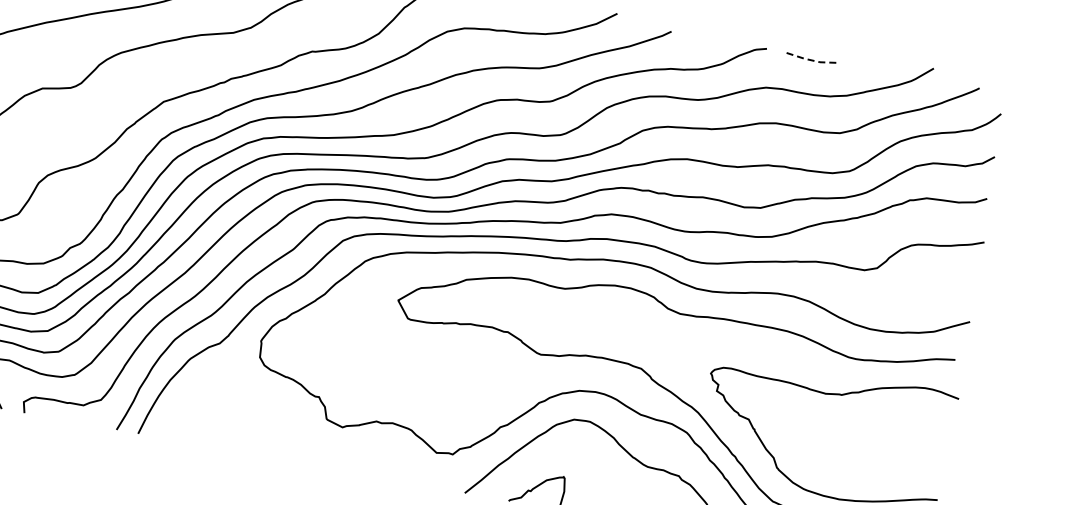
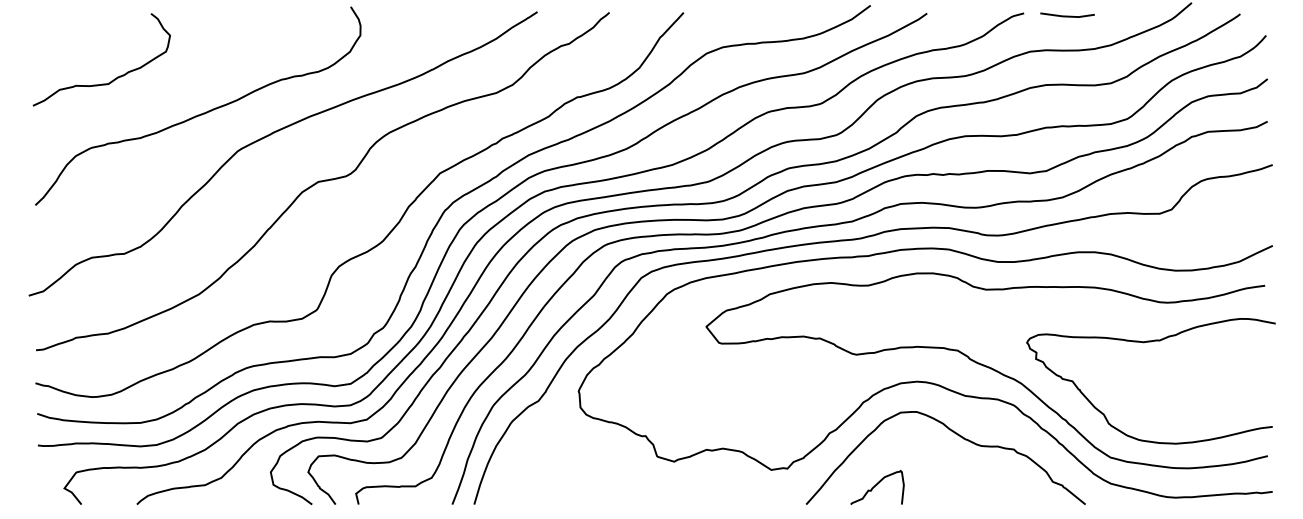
line: (809, 59) -> (1067, 16), dashed -> solid

